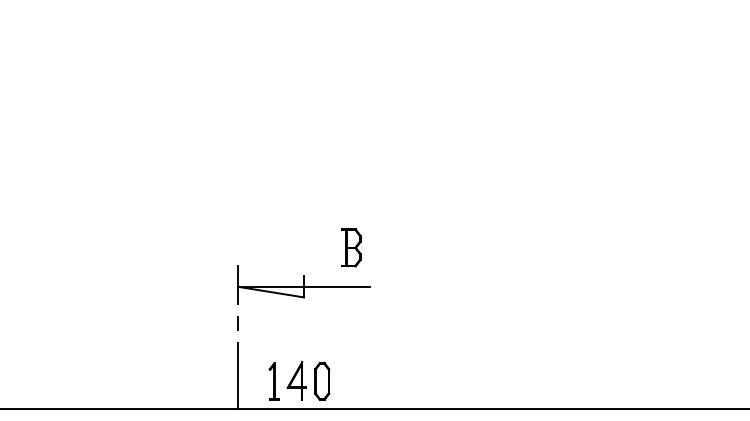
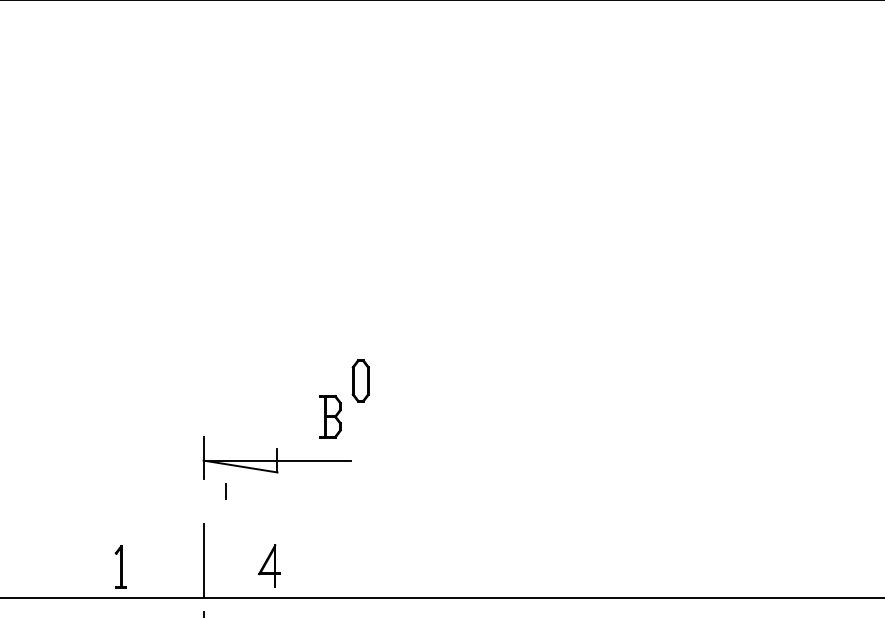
line: (238, 323) -> (225, 491), moved
part: (273, 381) -> (120, 566), moved
part: (321, 381) -> (360, 380), moved

